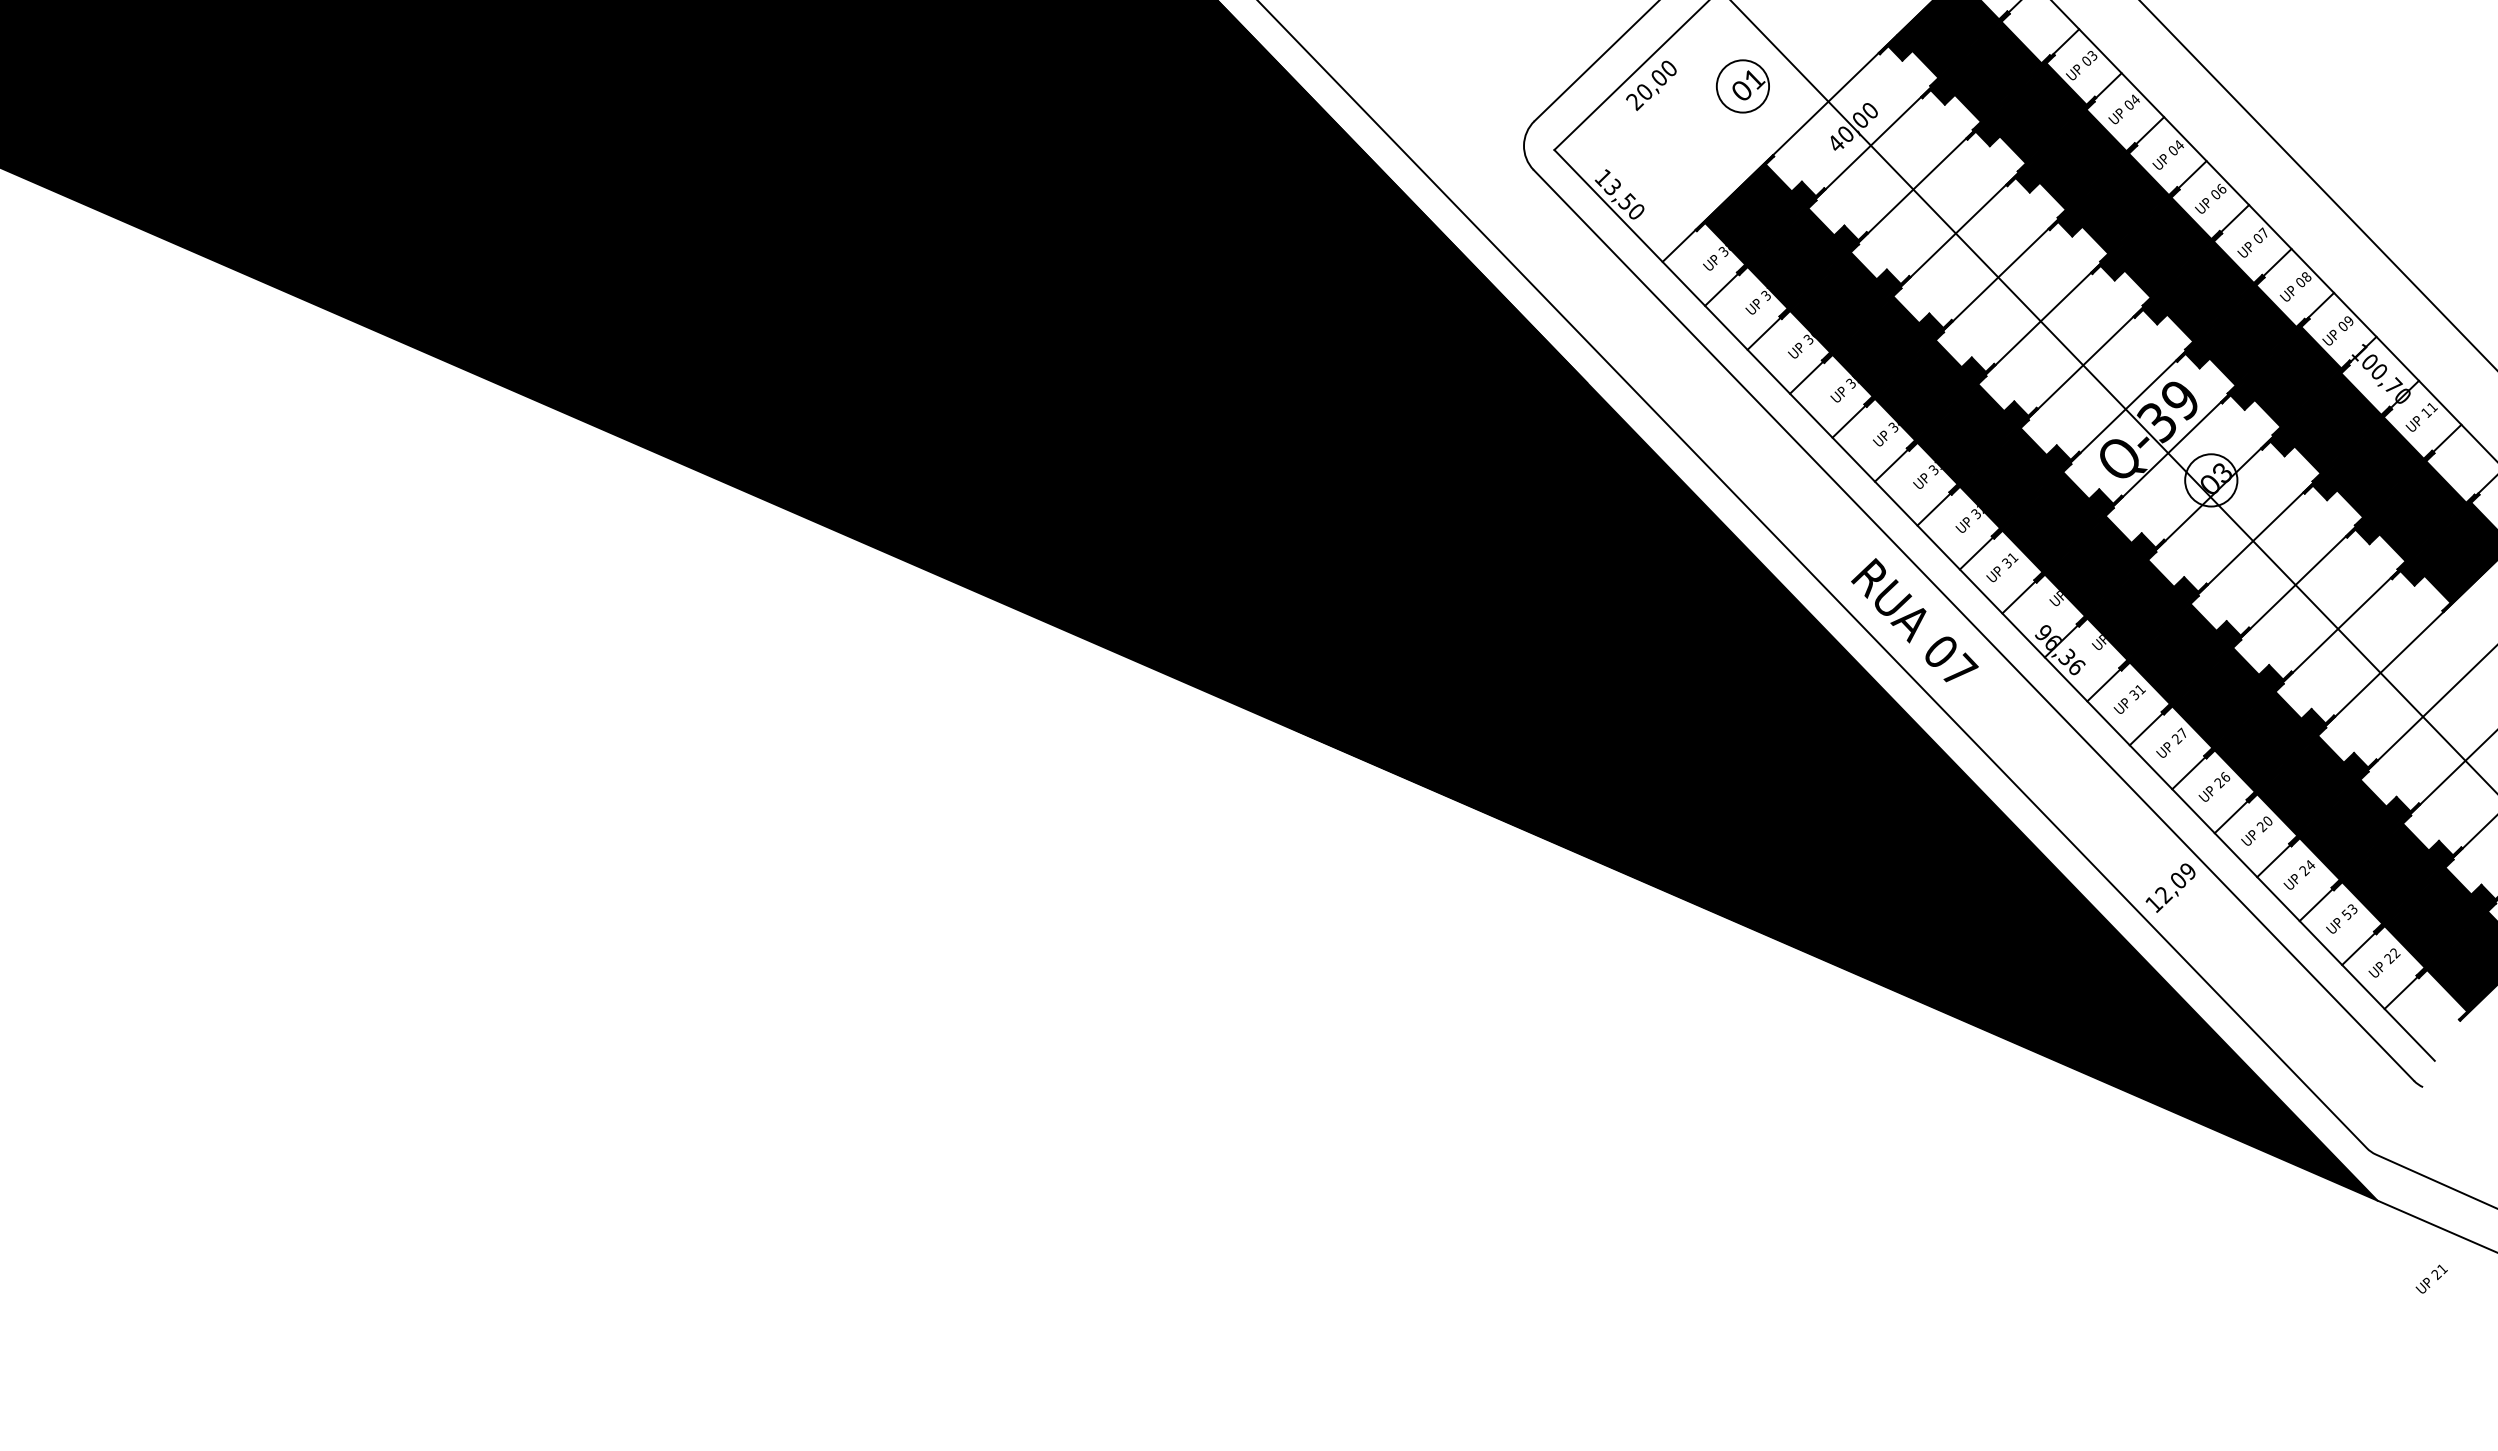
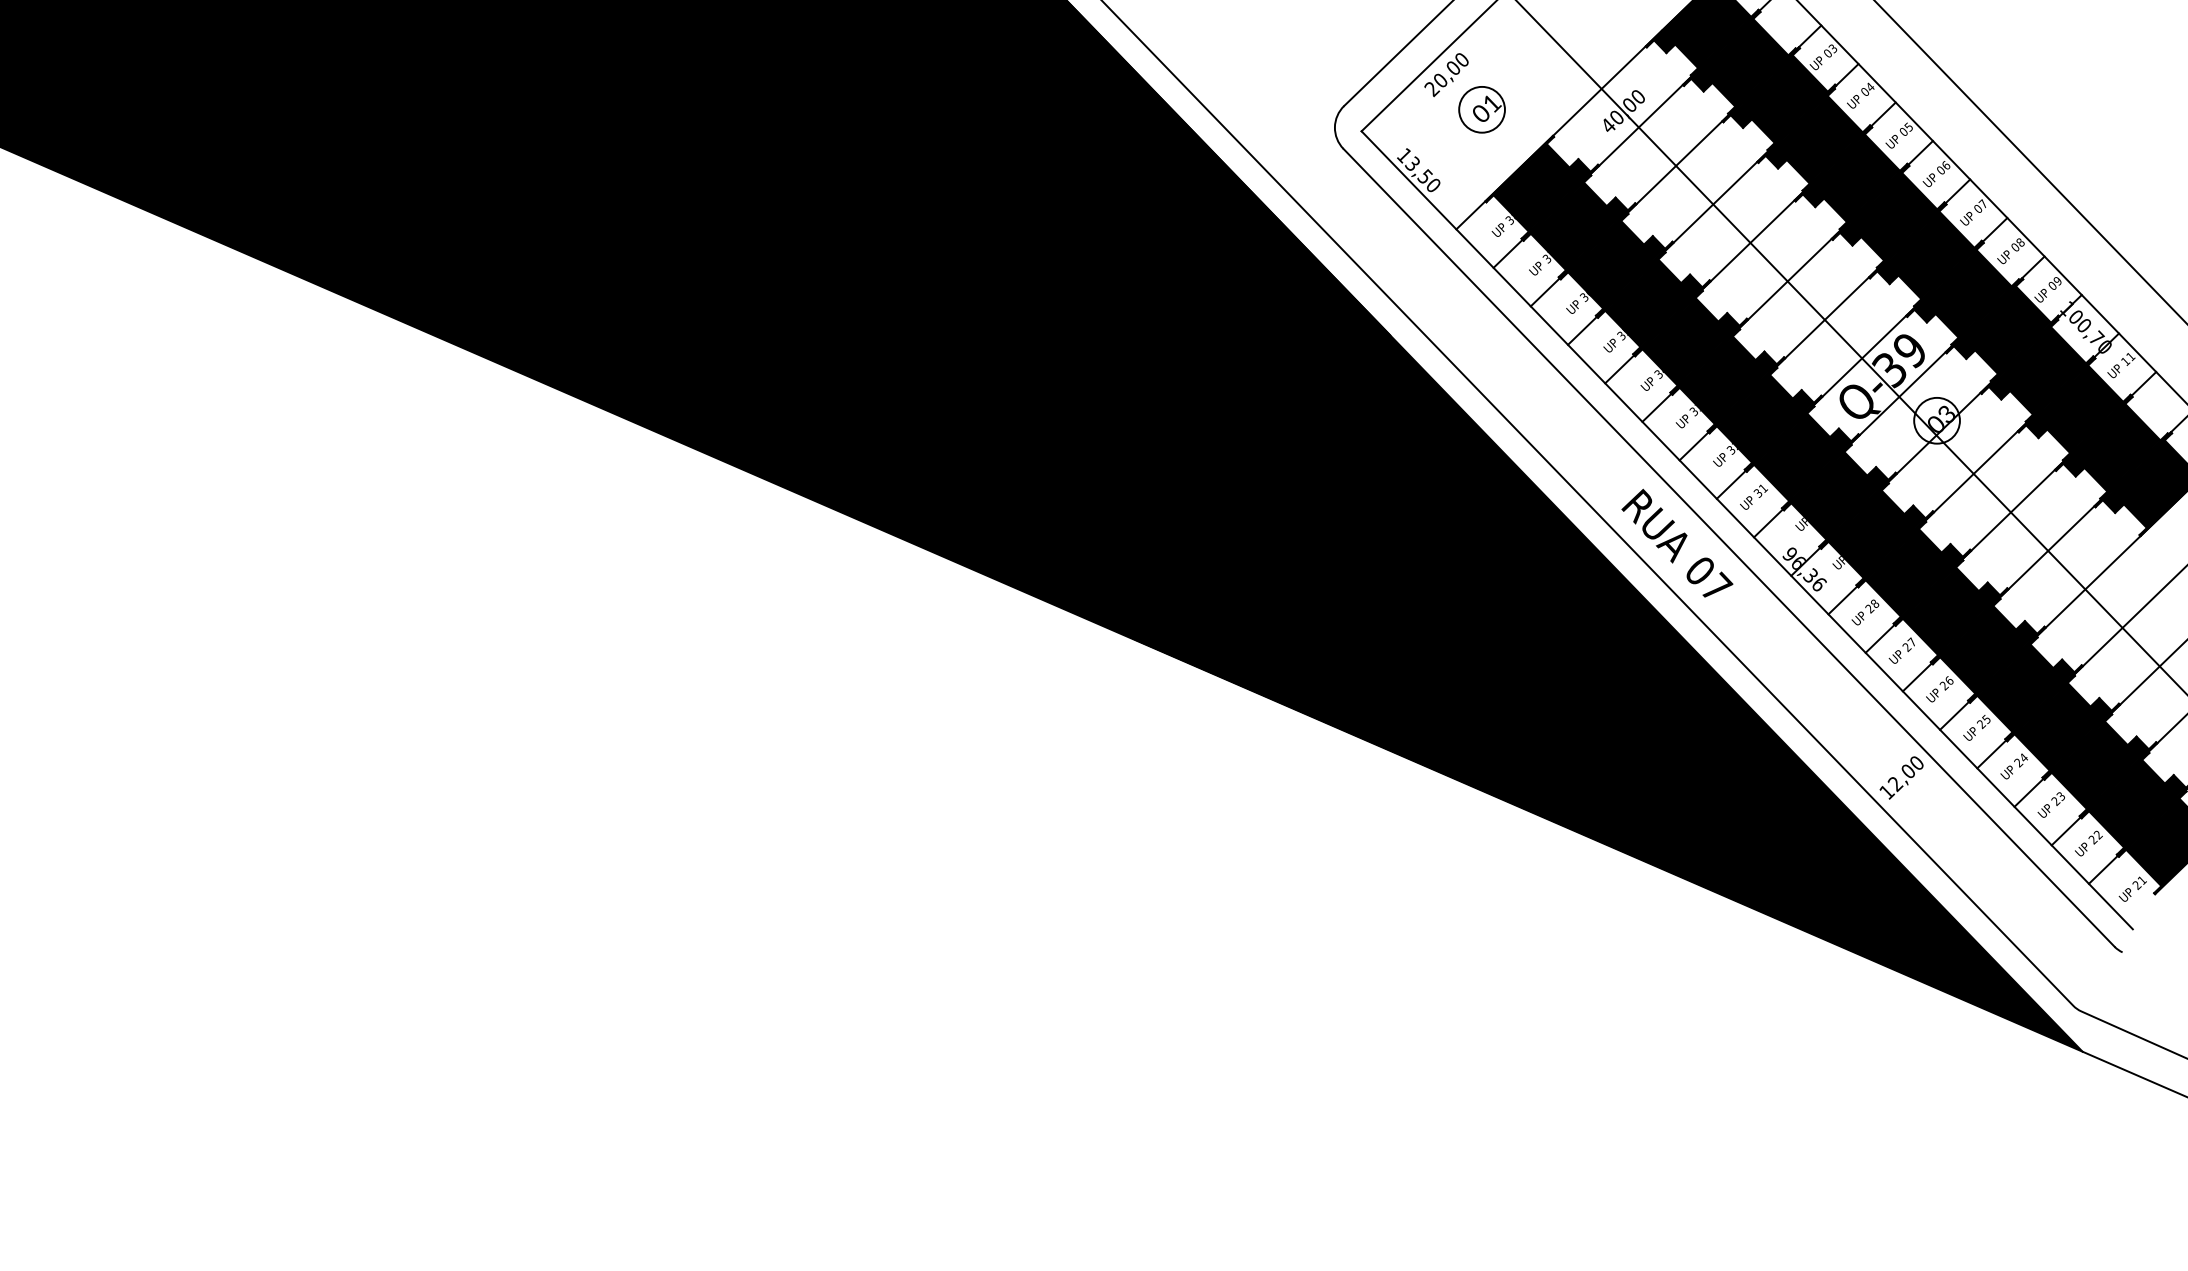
part: (1742, 86) -> (1481, 109), moved
text: (2178, 145) -> (1908, 127), 04 -> 05
text: (2137, 692) -> (1872, 606), 31 -> 28
text: (2266, 821) -> (1985, 719), 20 -> 25
text: (2187, 871) -> (1916, 763), 12,09 -> 12,00
text: (2346, 914) -> (2055, 801), 53 -> 23
text: (2431, 1278) -> (2132, 888), moved

